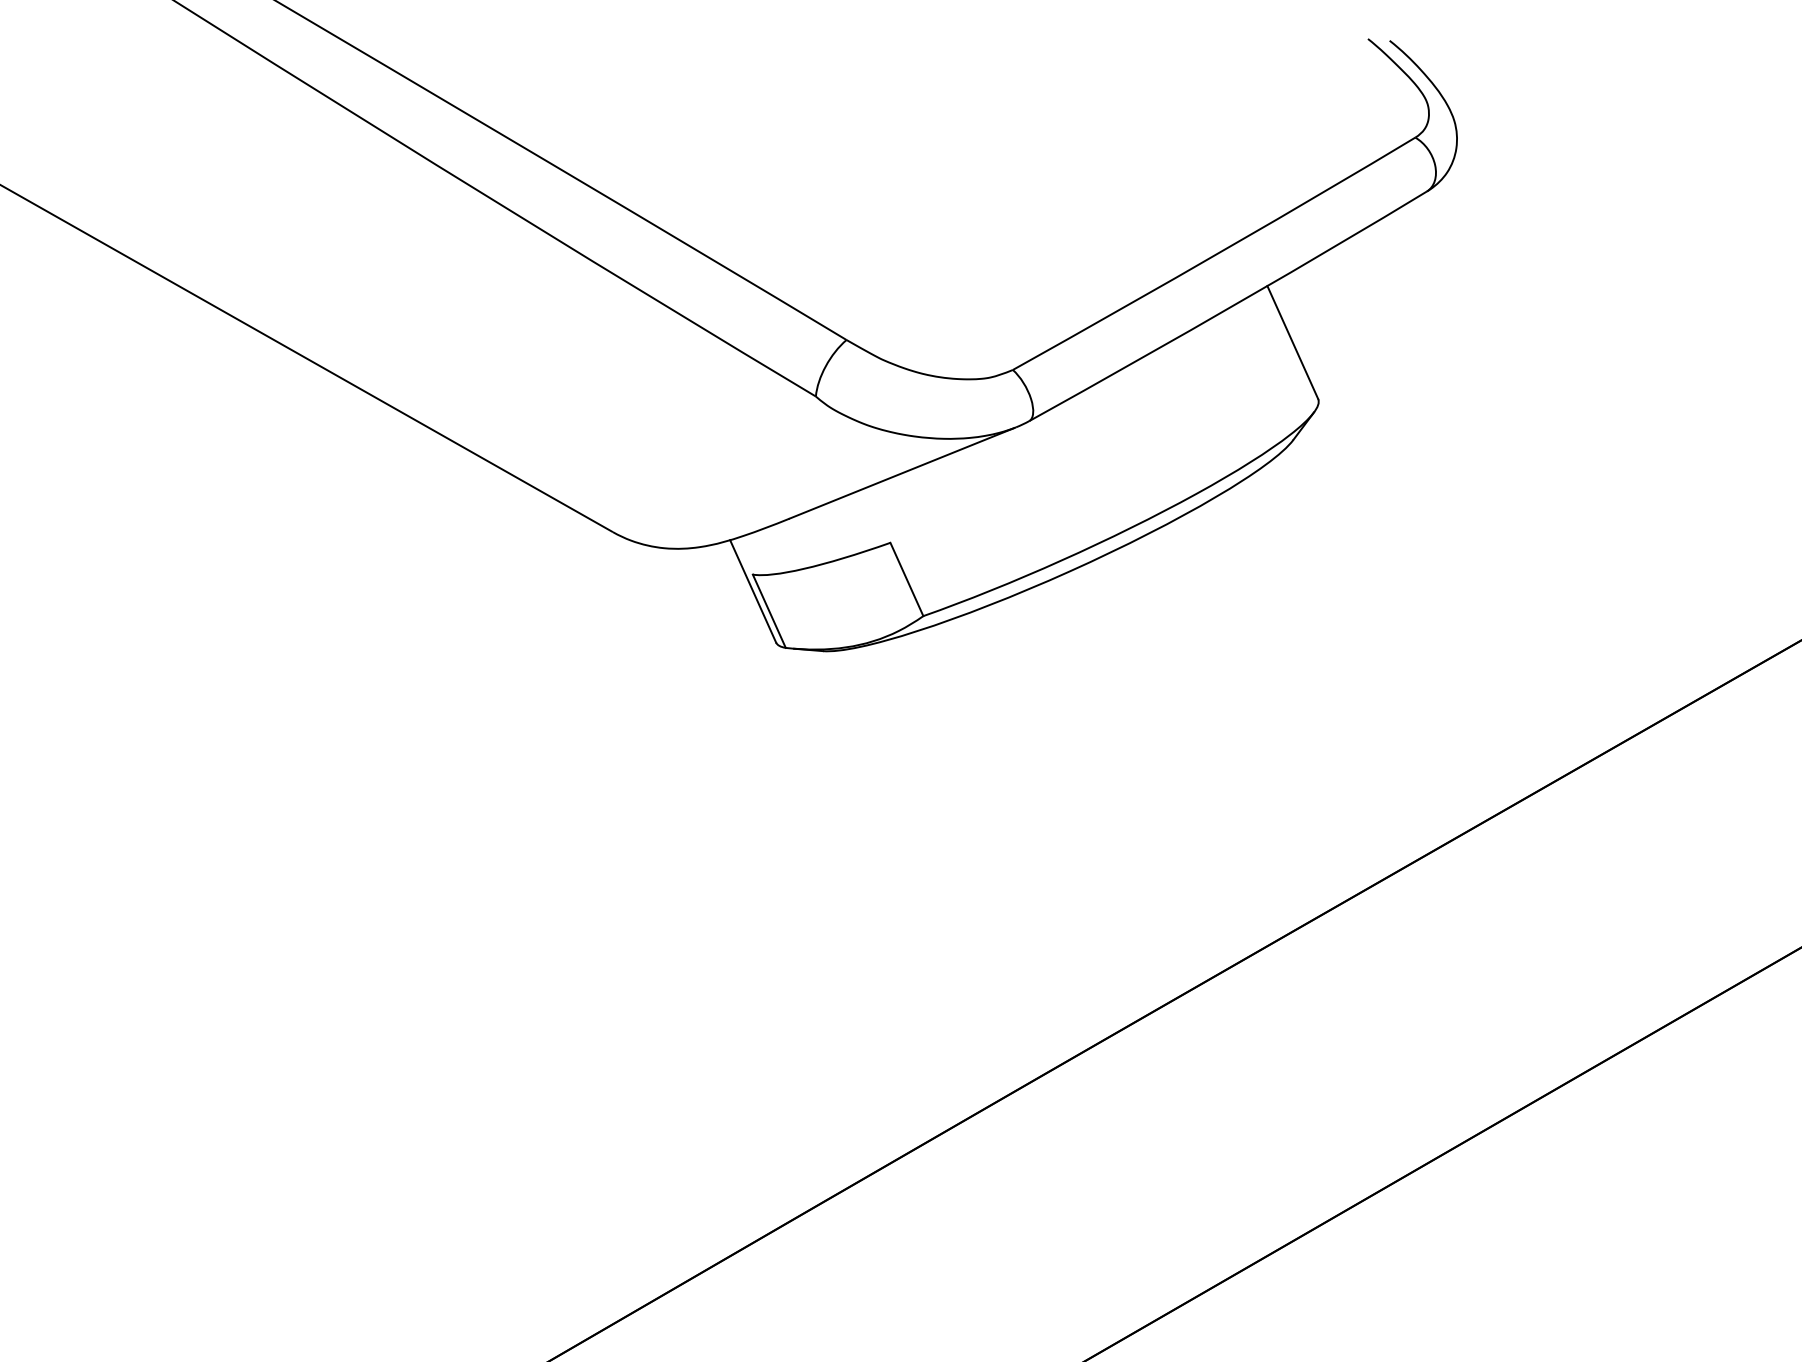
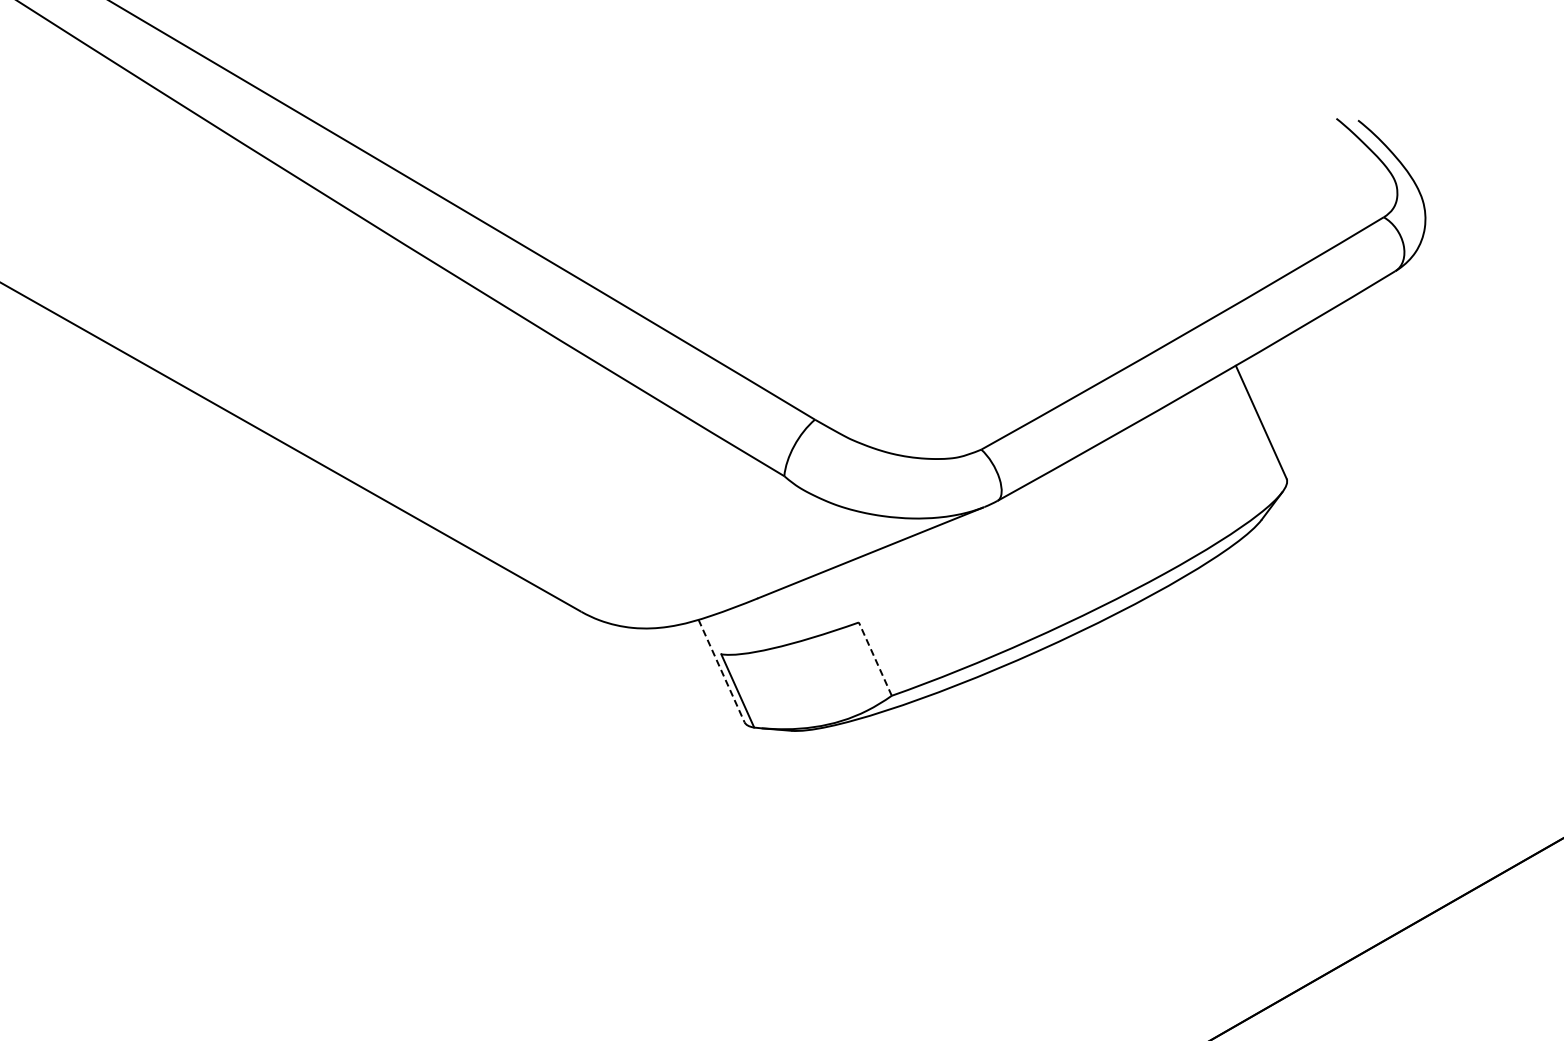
line: (906, 579) -> (874, 659), solid -> dashed
line: (753, 591) -> (721, 671), solid -> dashed

